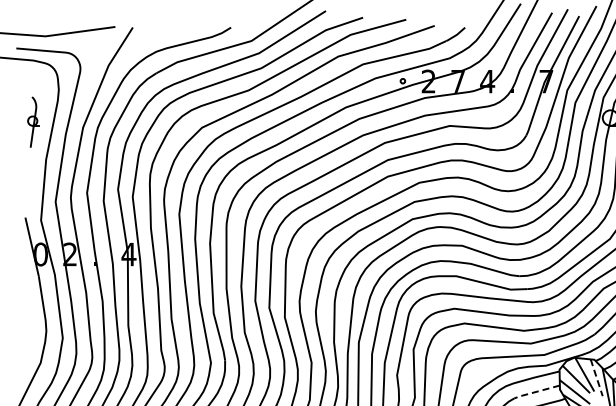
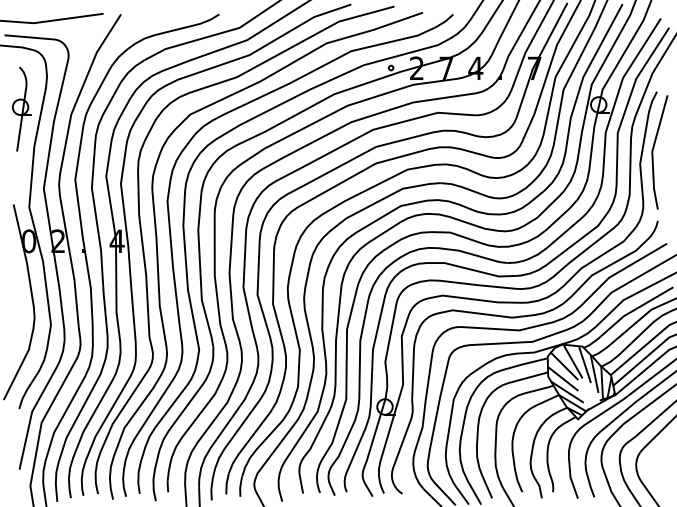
part: (33, 121) -> (21, 108), size x1.67
line: (597, 378) -> (585, 365), dashed -> solid
line: (536, 391) -> (524, 378), dashed -> solid

